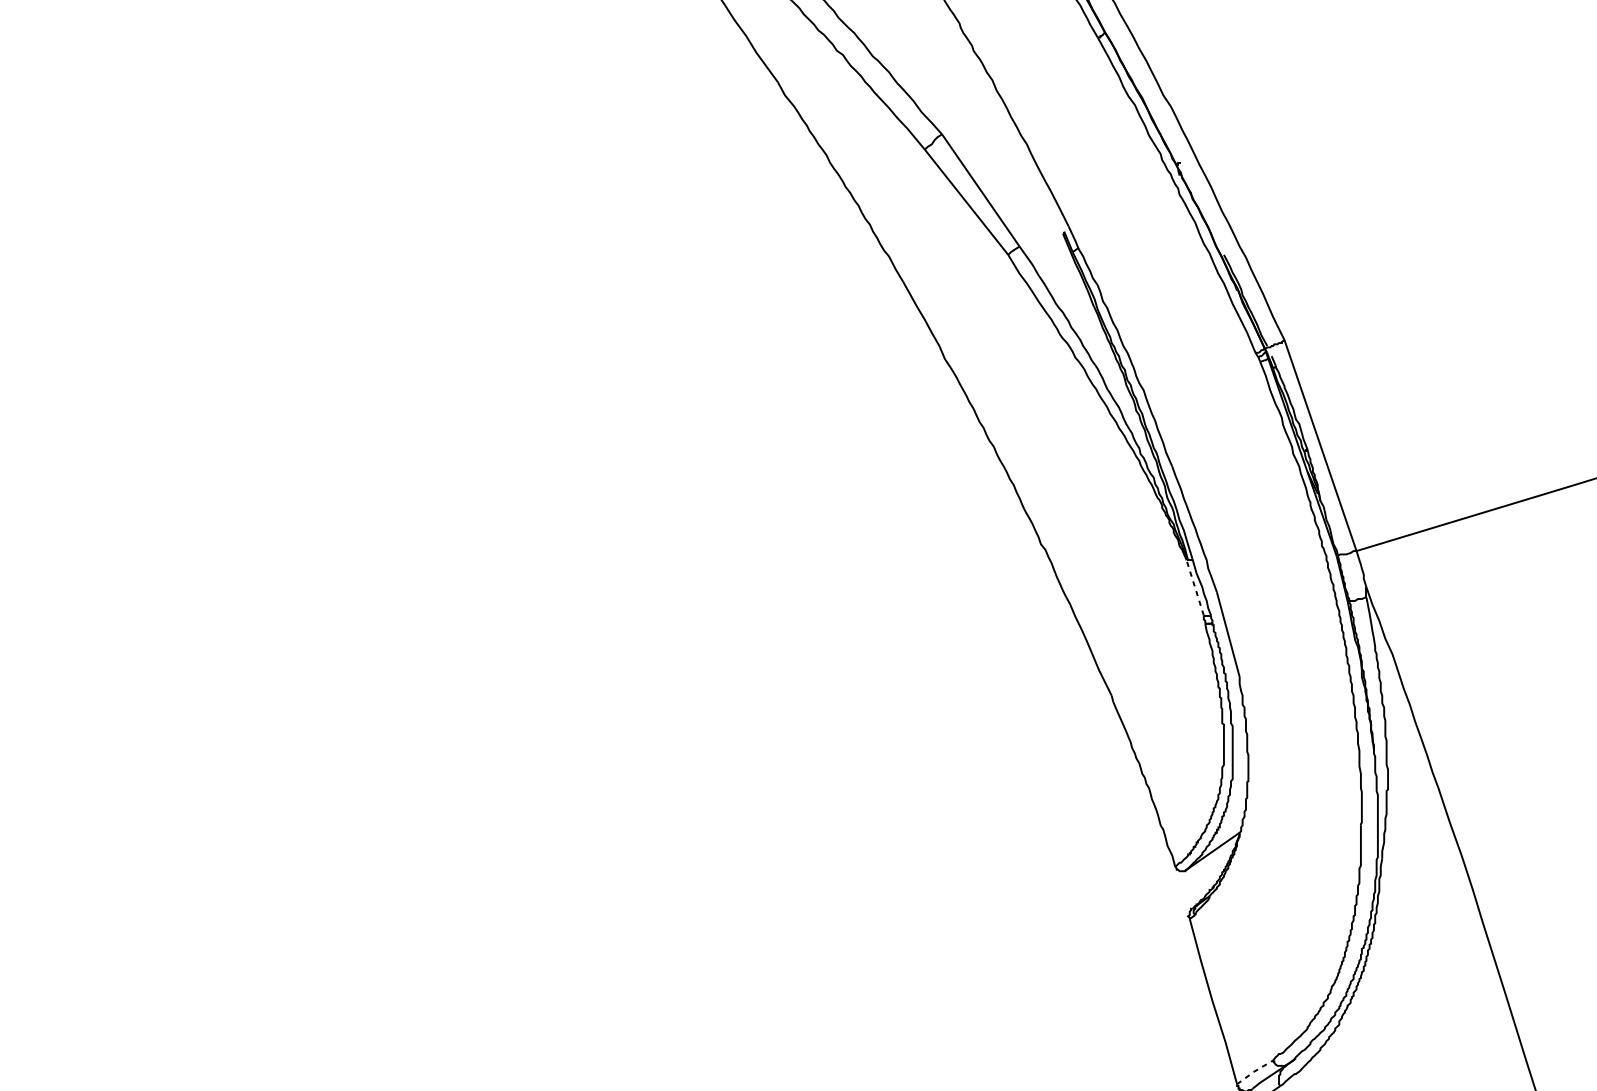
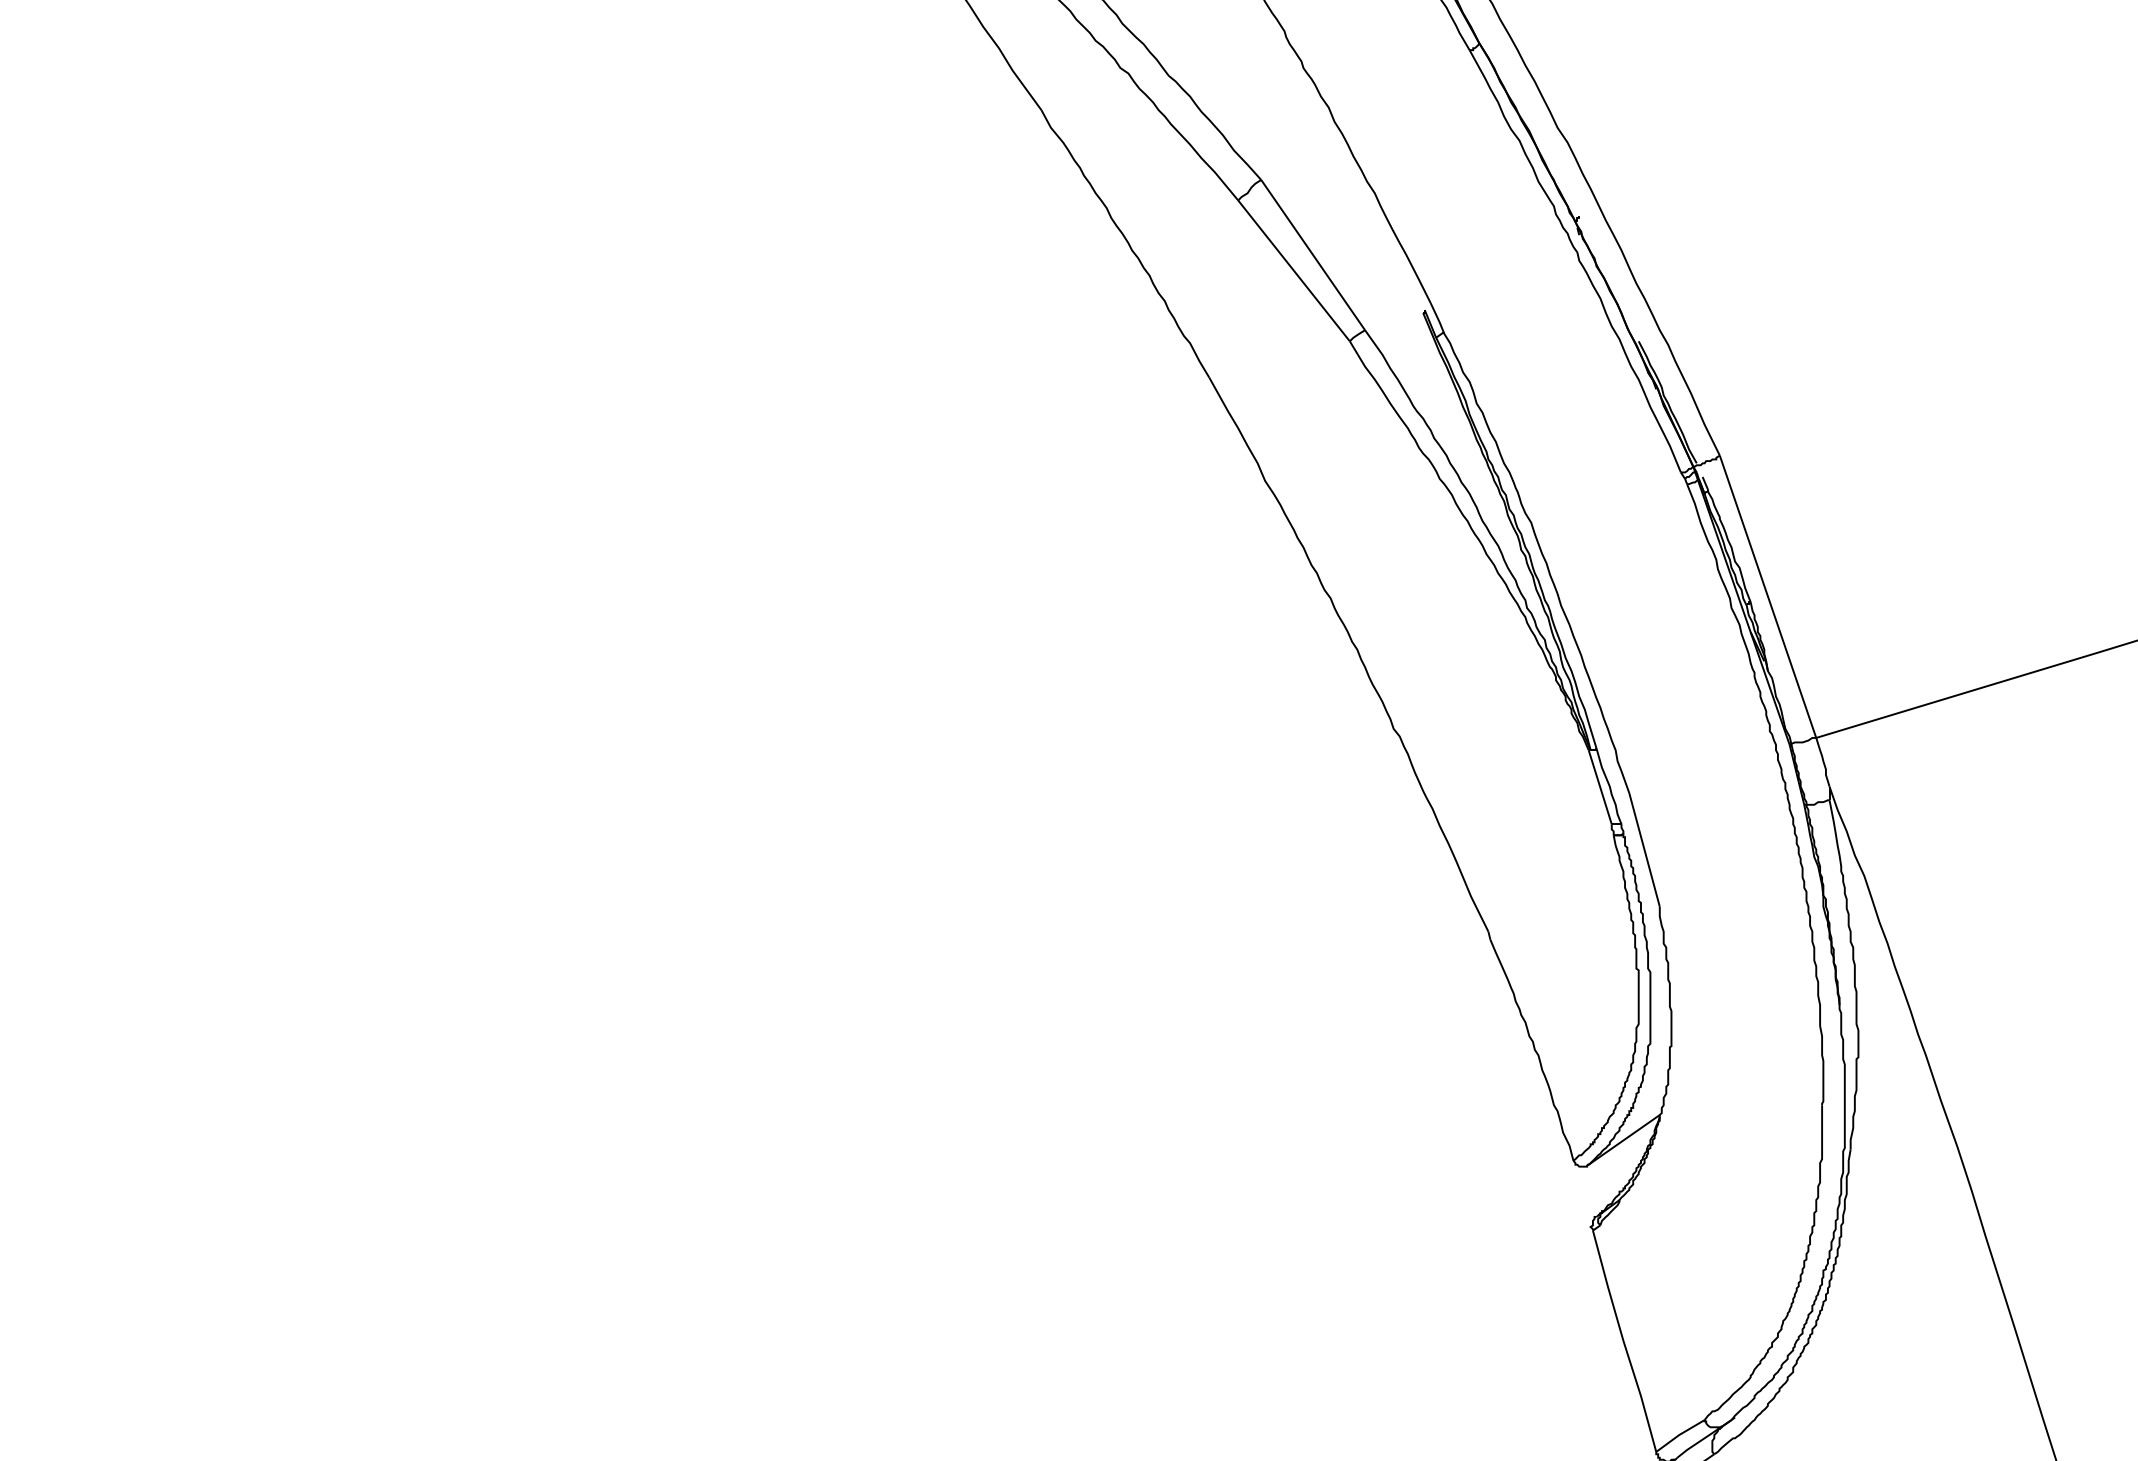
line: (1195, 588) -> (1600, 787), dashed -> solid
line: (1254, 1071) -> (1679, 1435), dashed -> solid

